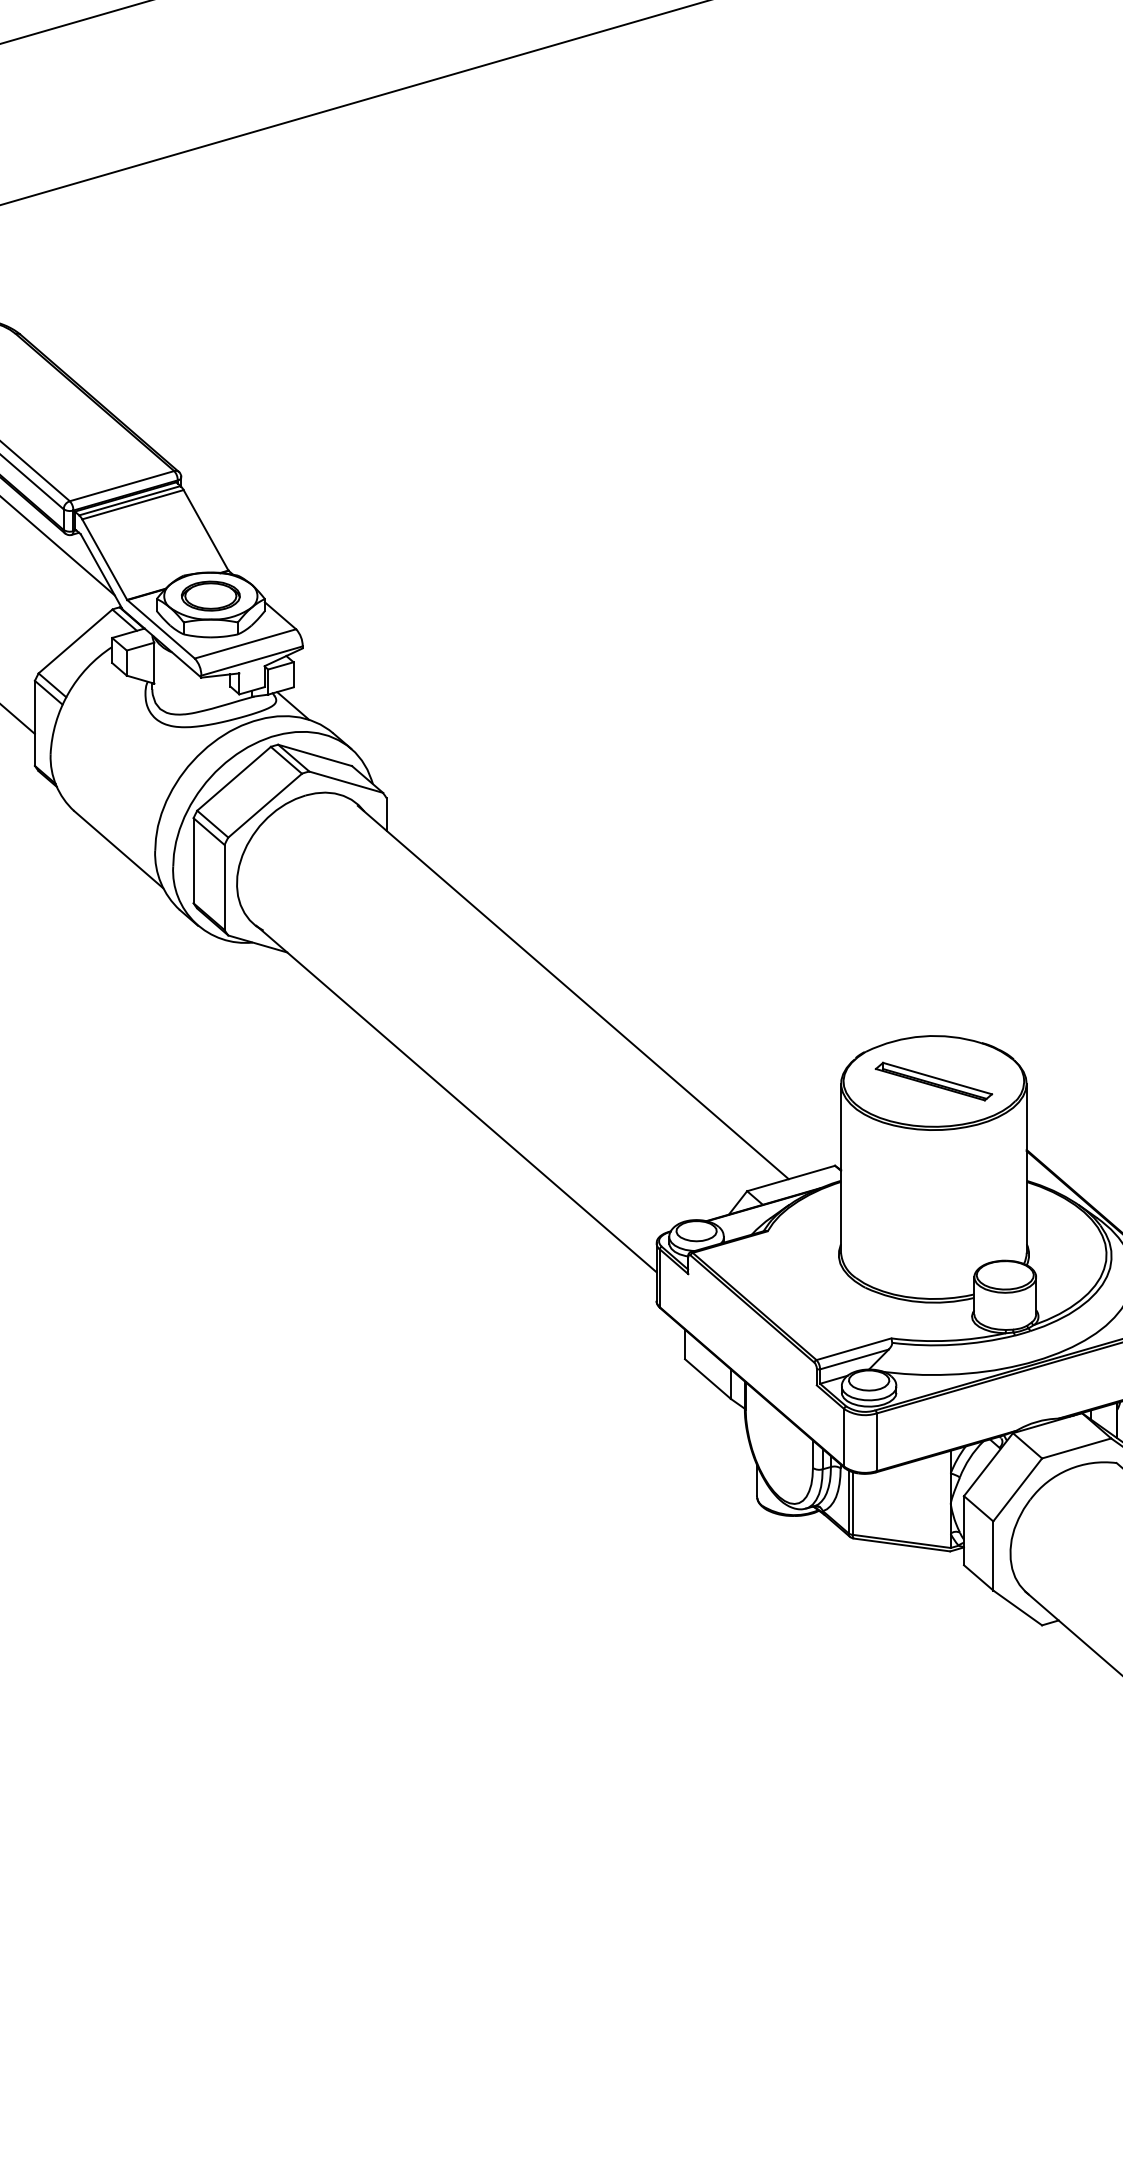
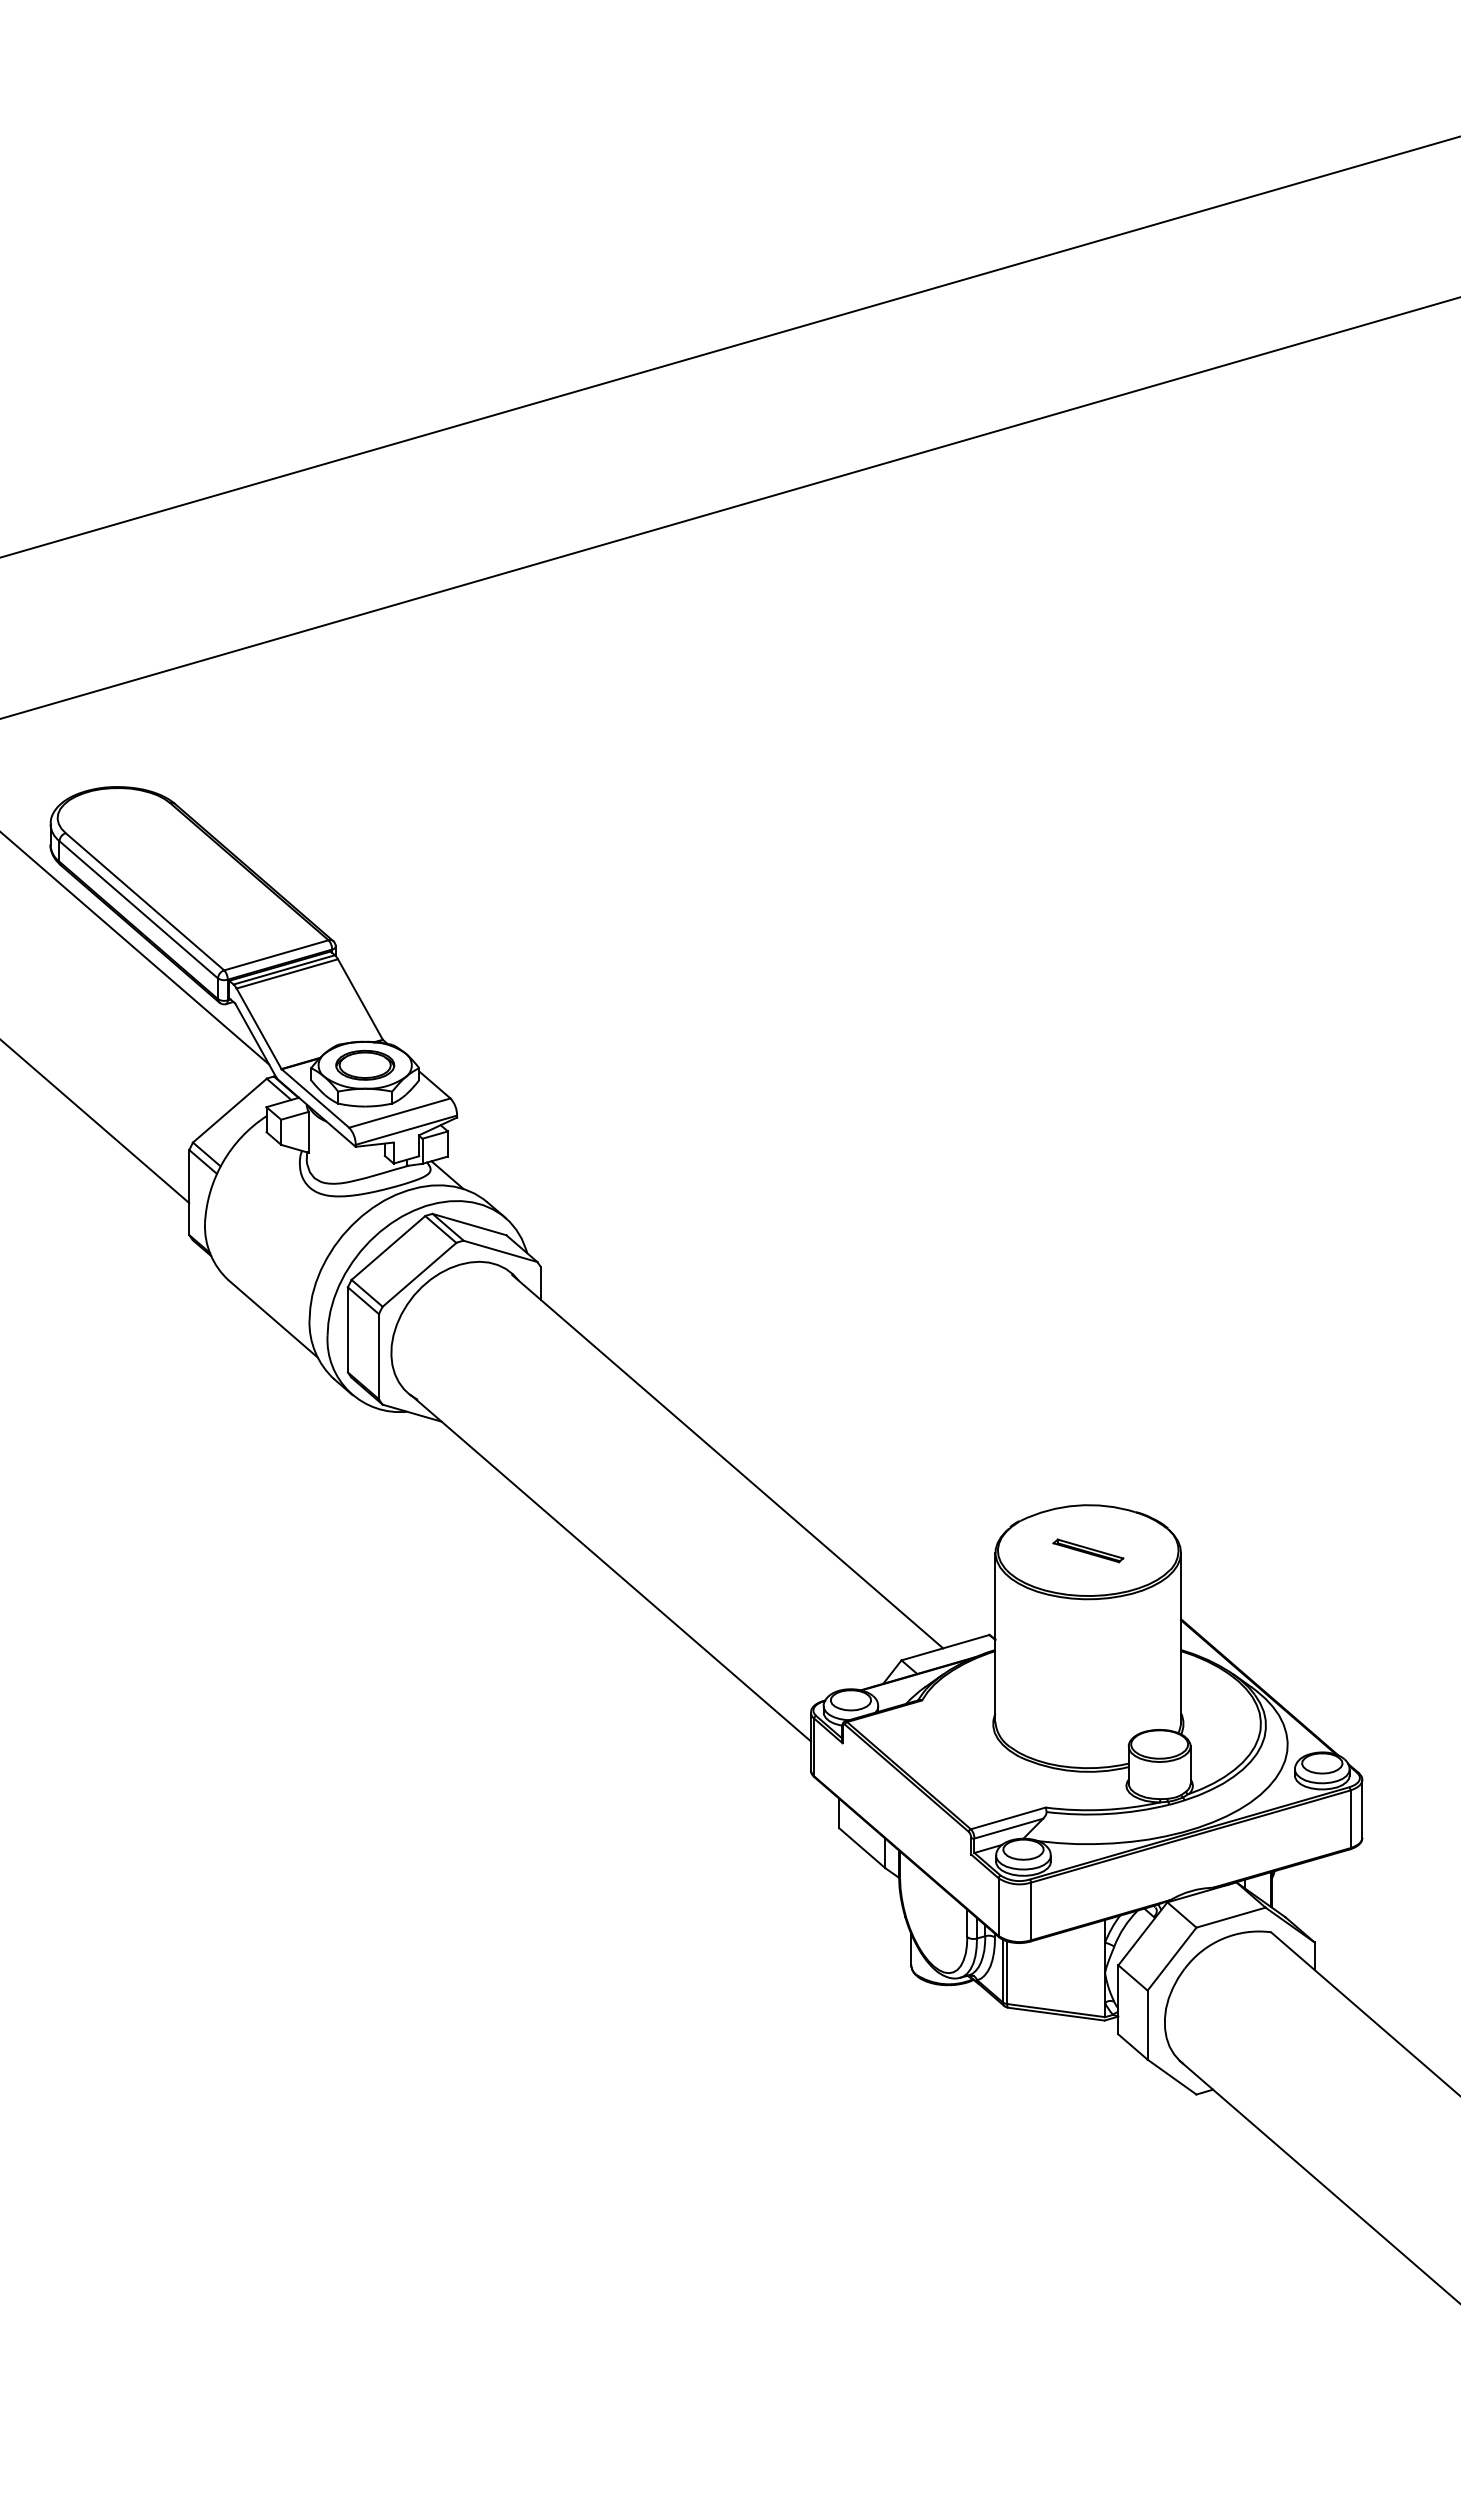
part: (934, 1081) -> (1088, 1550), size x0.6

